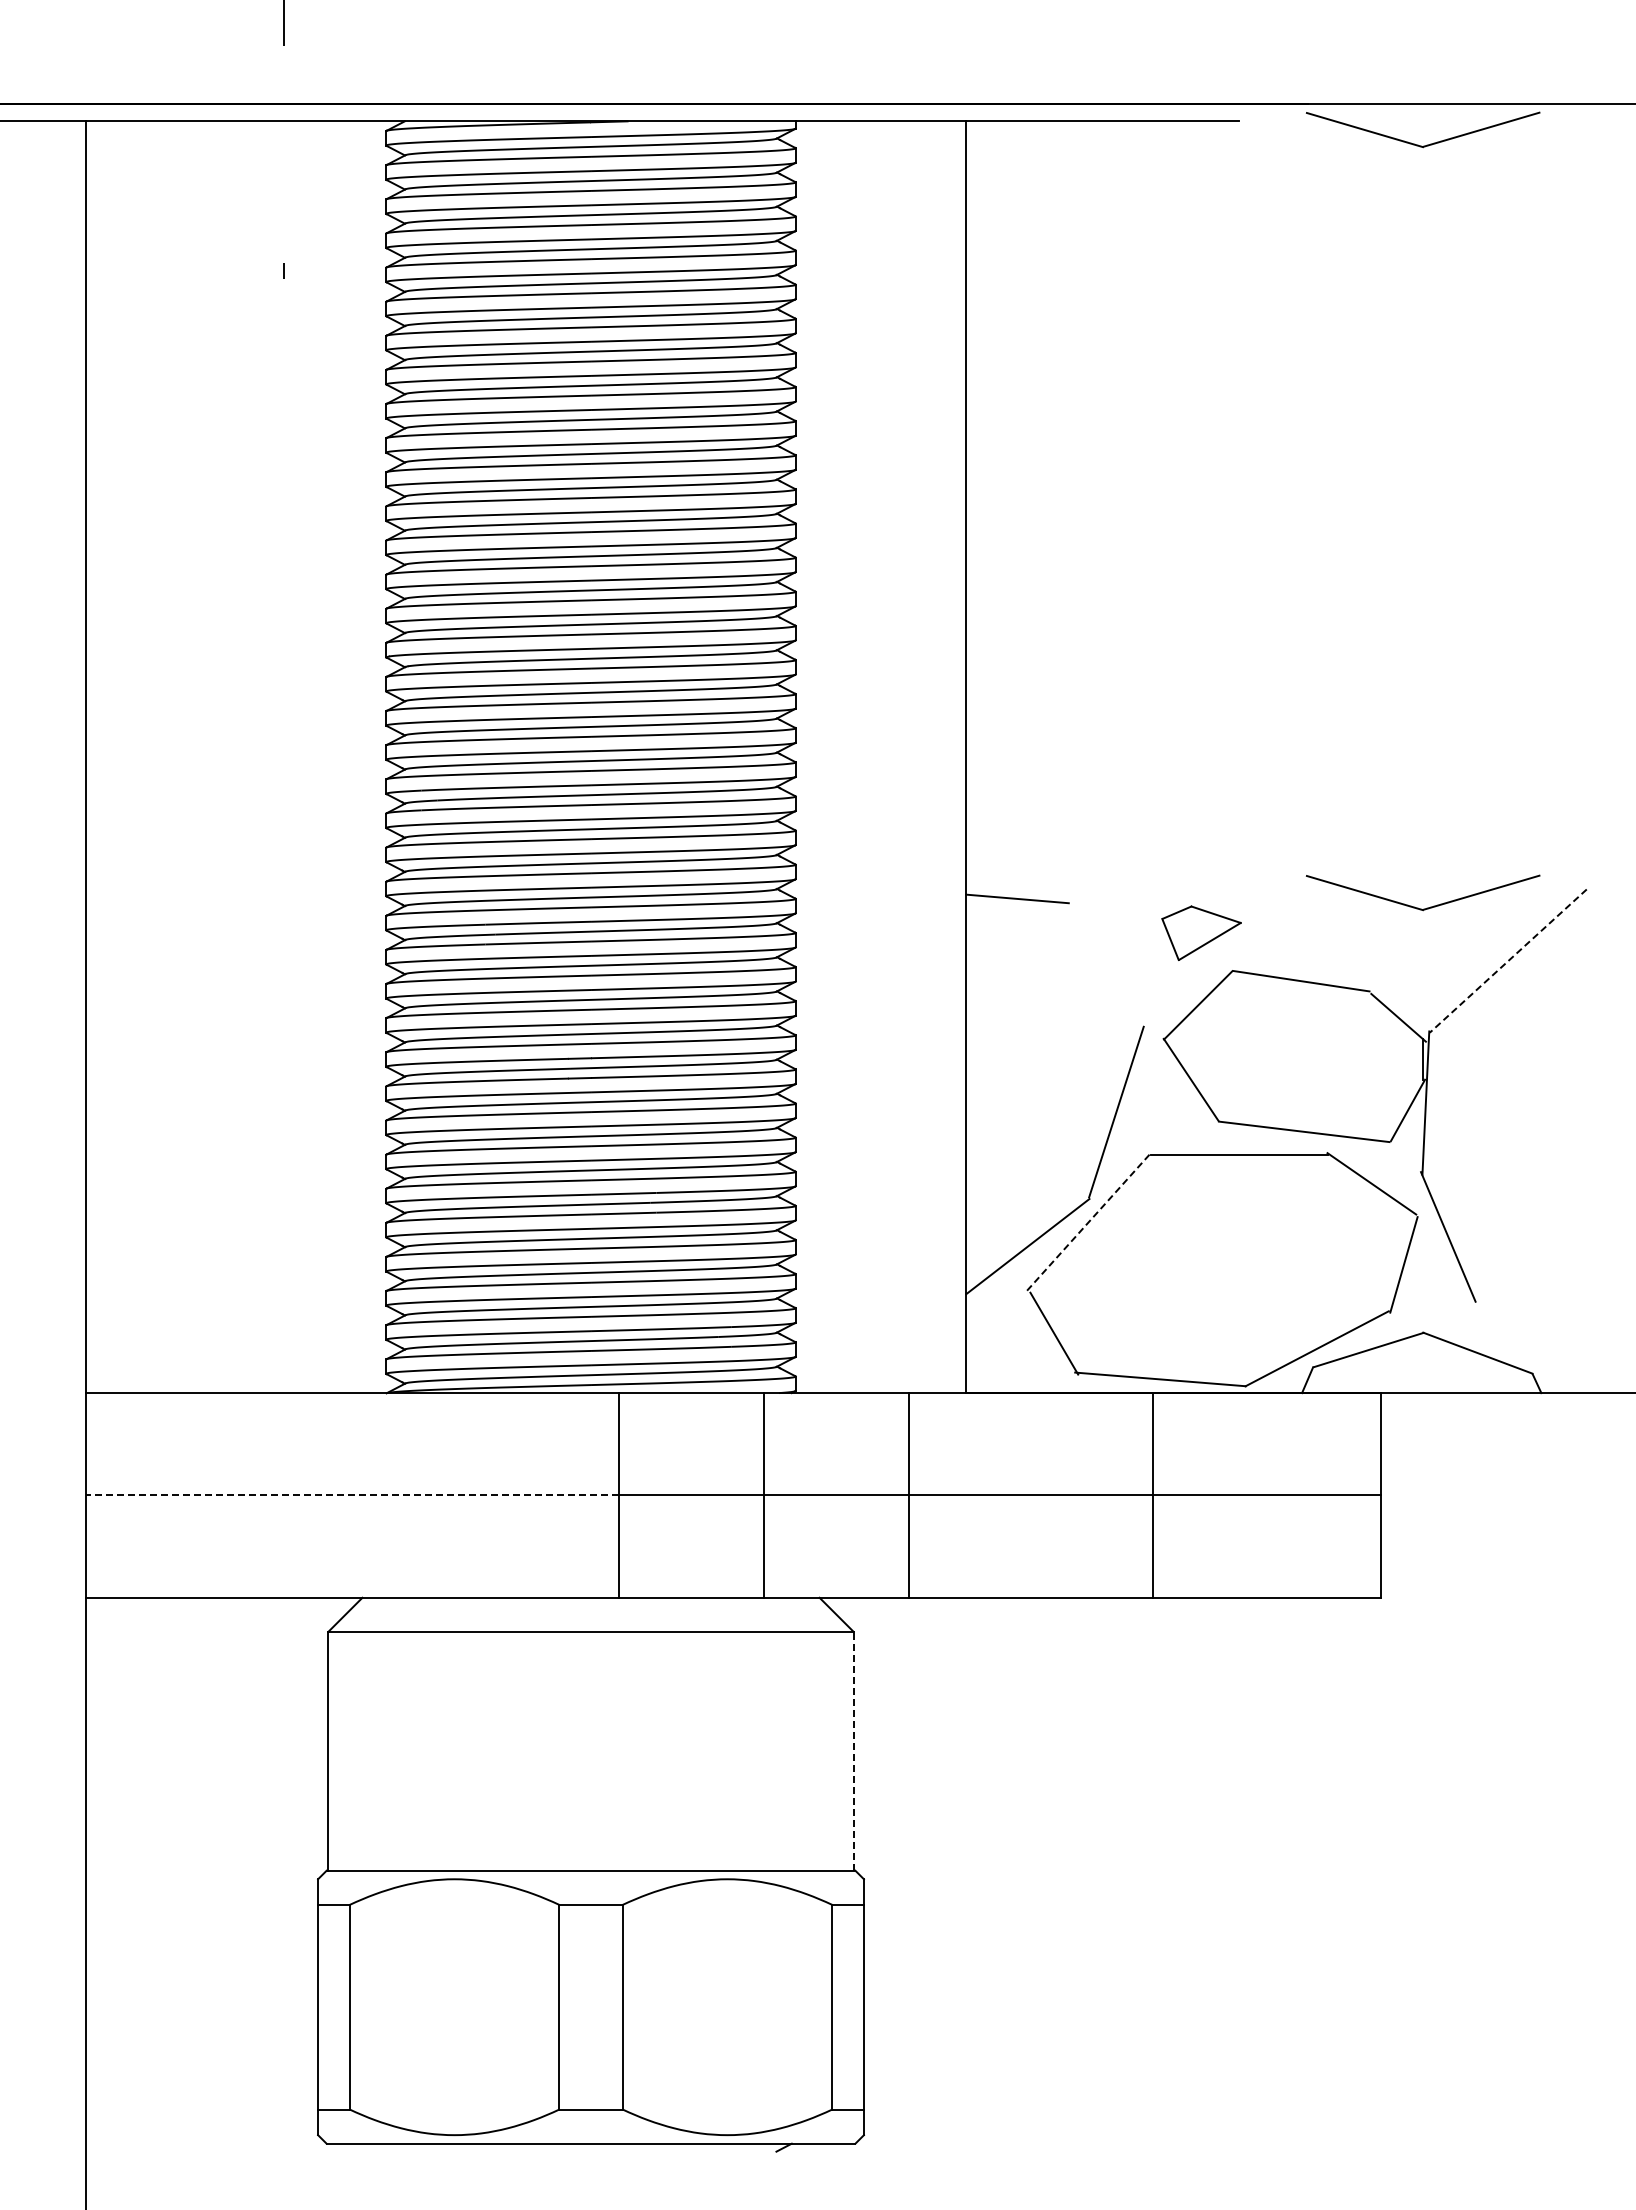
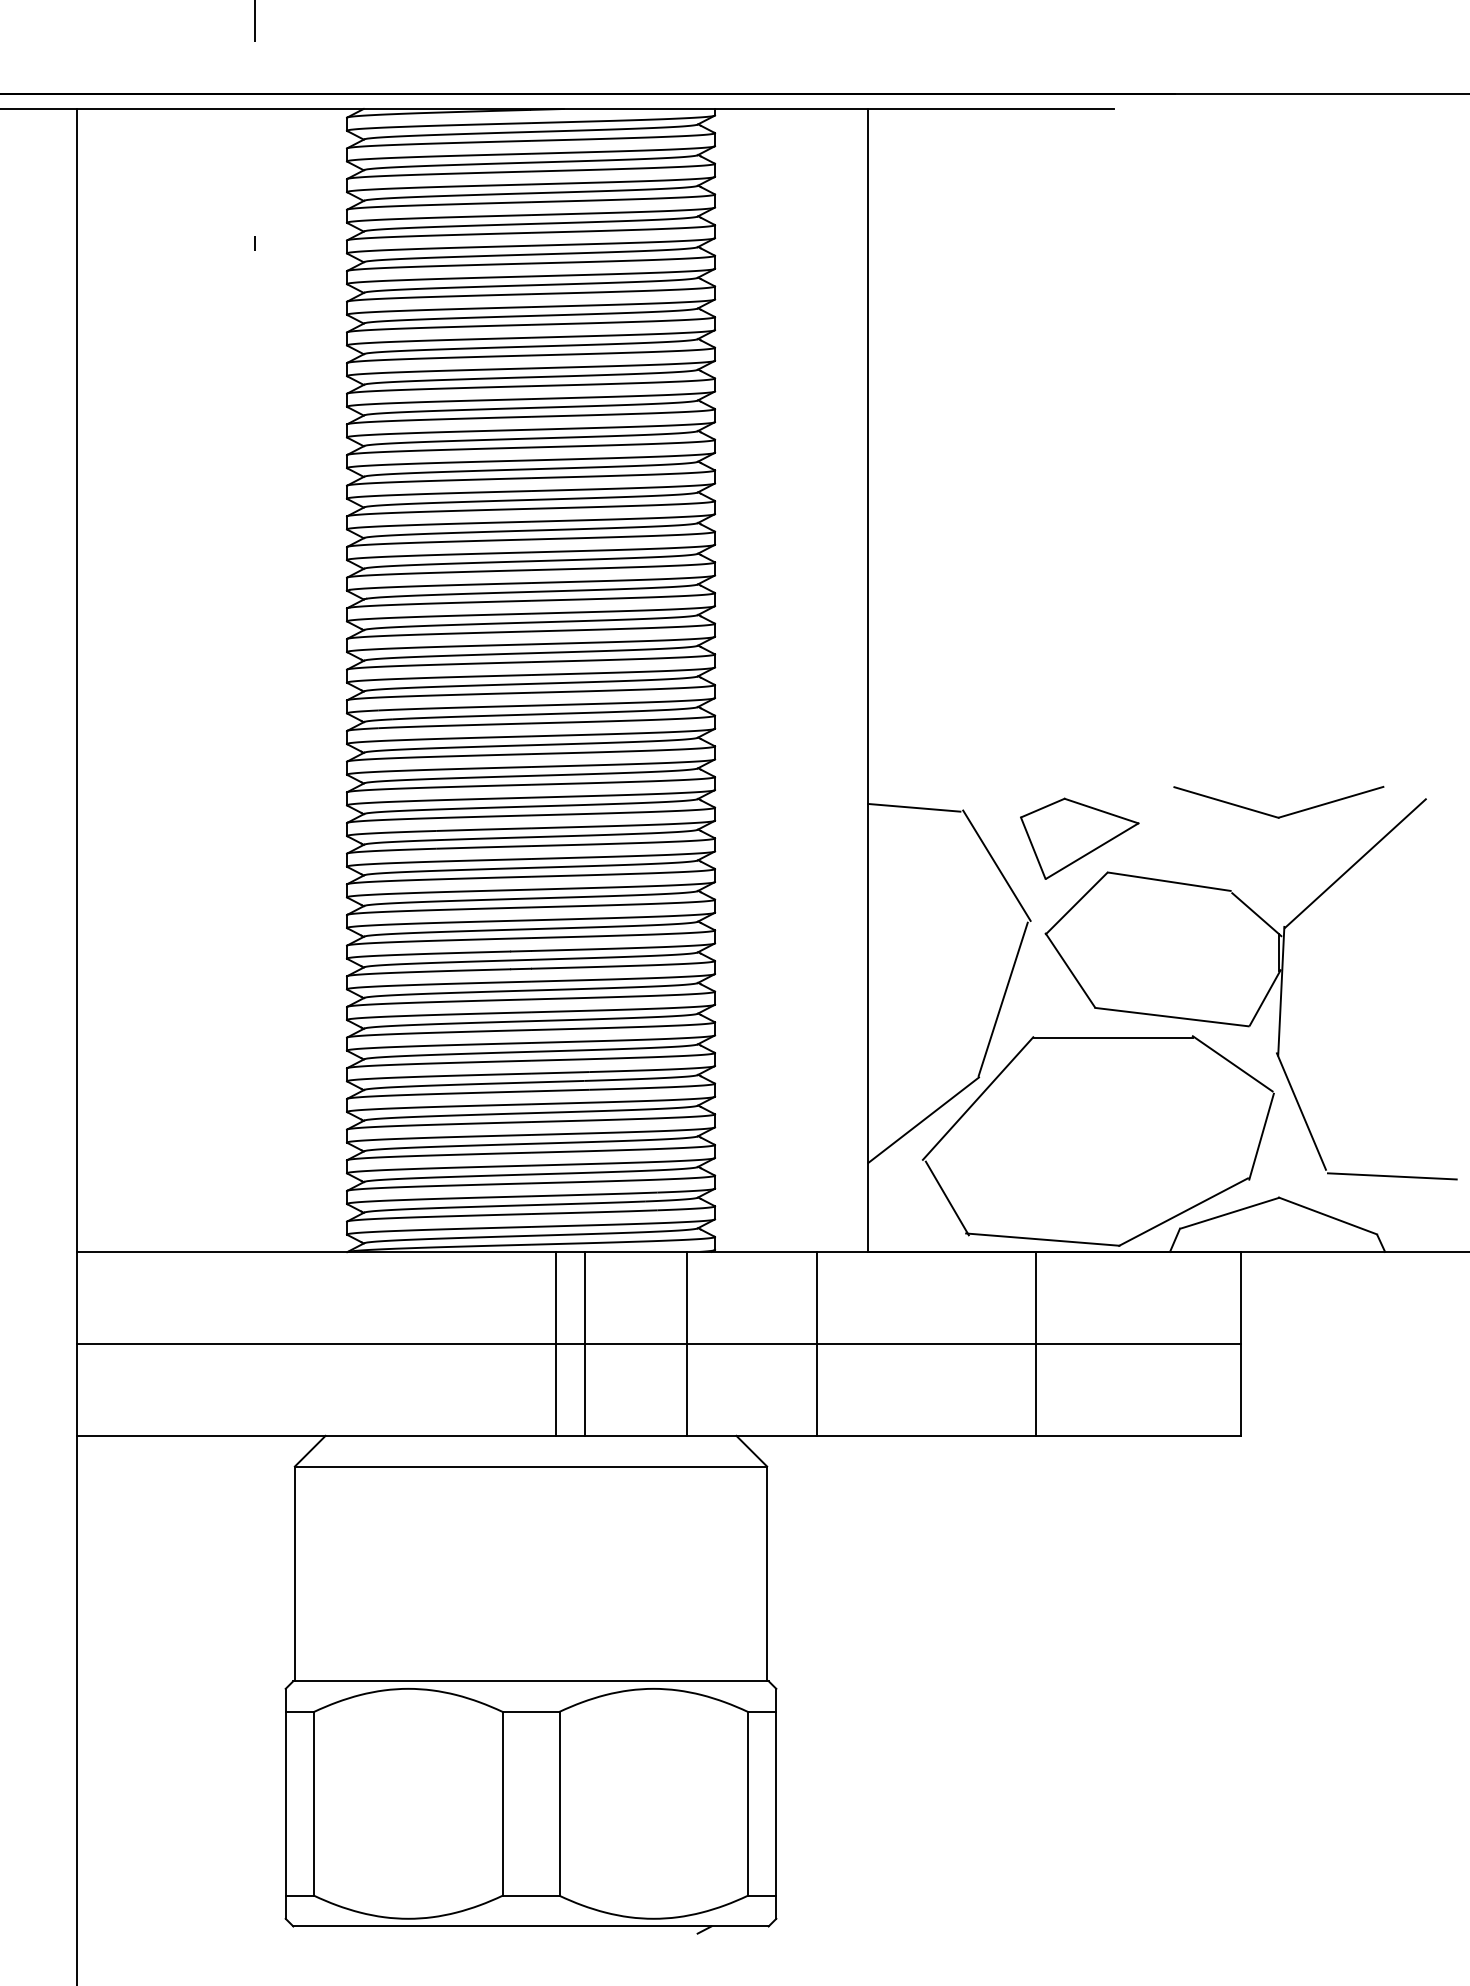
part: (1427, 144) -> (1282, 129), removed
part: (1201, 932) -> (1079, 837), size x1.67
line: (1507, 961) -> (1354, 864), dashed -> solid
line: (1108, 963) -> (996, 865), added
line: (1088, 1222) -> (978, 1098), dashed -> solid
line: (1549, 1308) -> (1392, 1175), added
line: (351, 1495) -> (315, 1343), dashed -> solid
line: (651, 1495) -> (585, 1343), added
line: (853, 1750) -> (766, 1573), dashed -> solid

